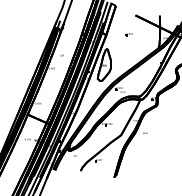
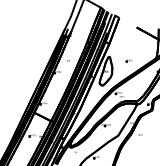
part: (128, 34) -> (128, 60), moved

